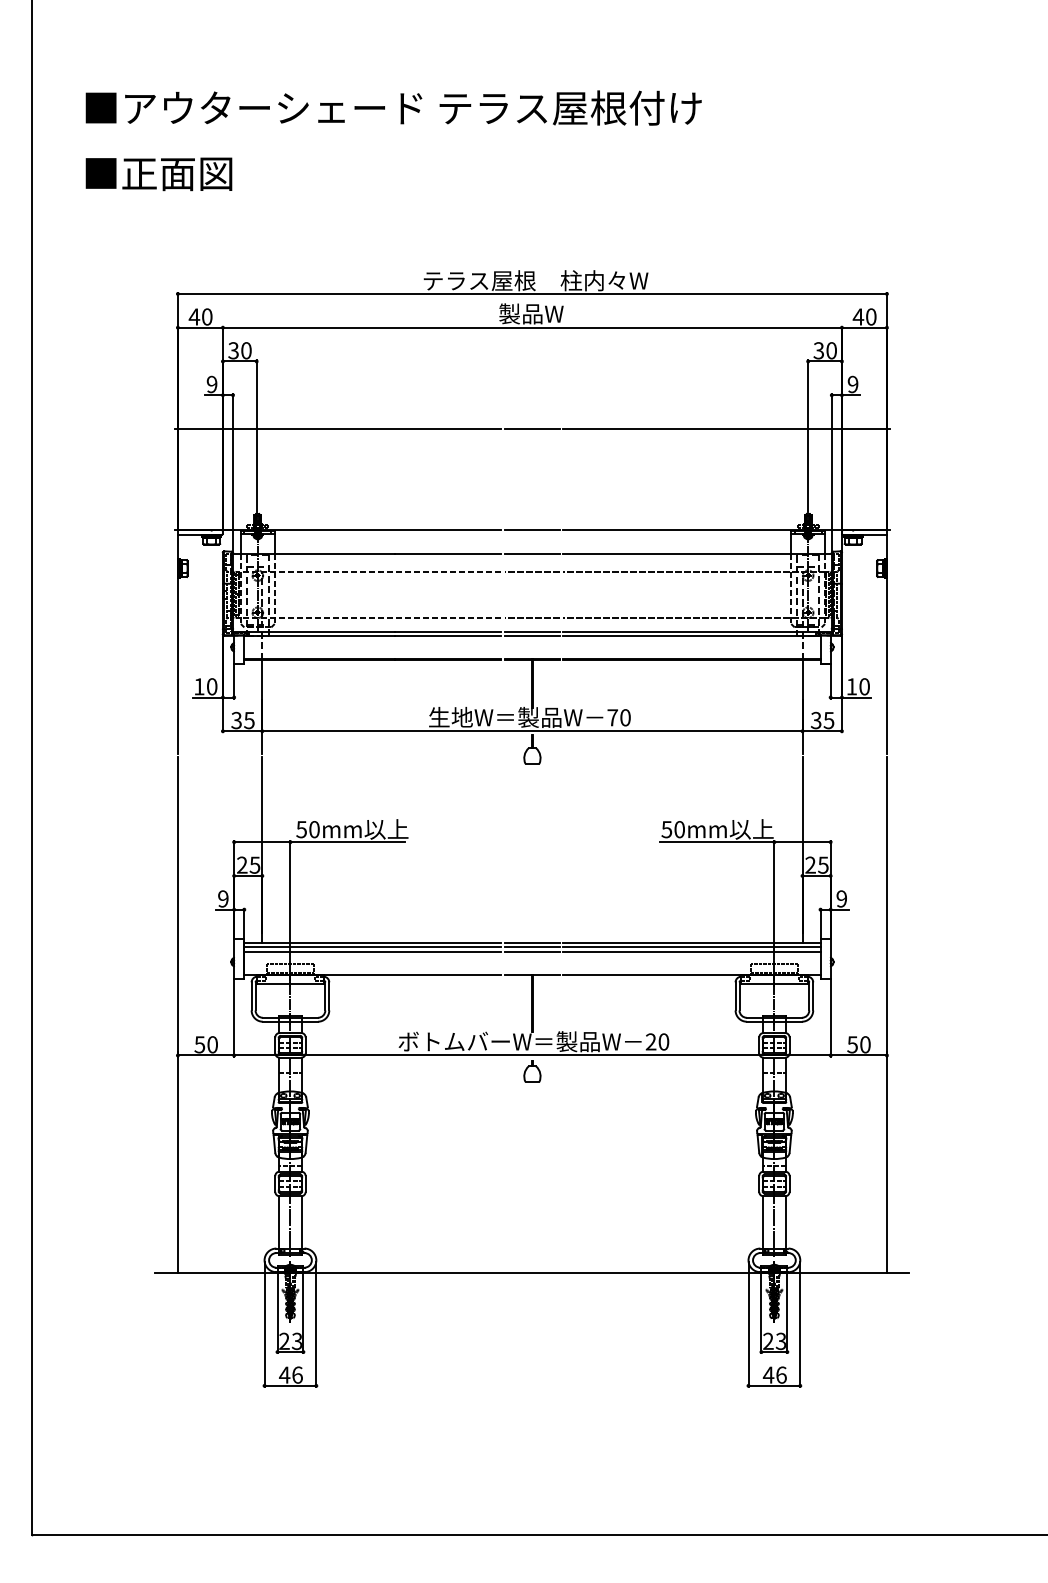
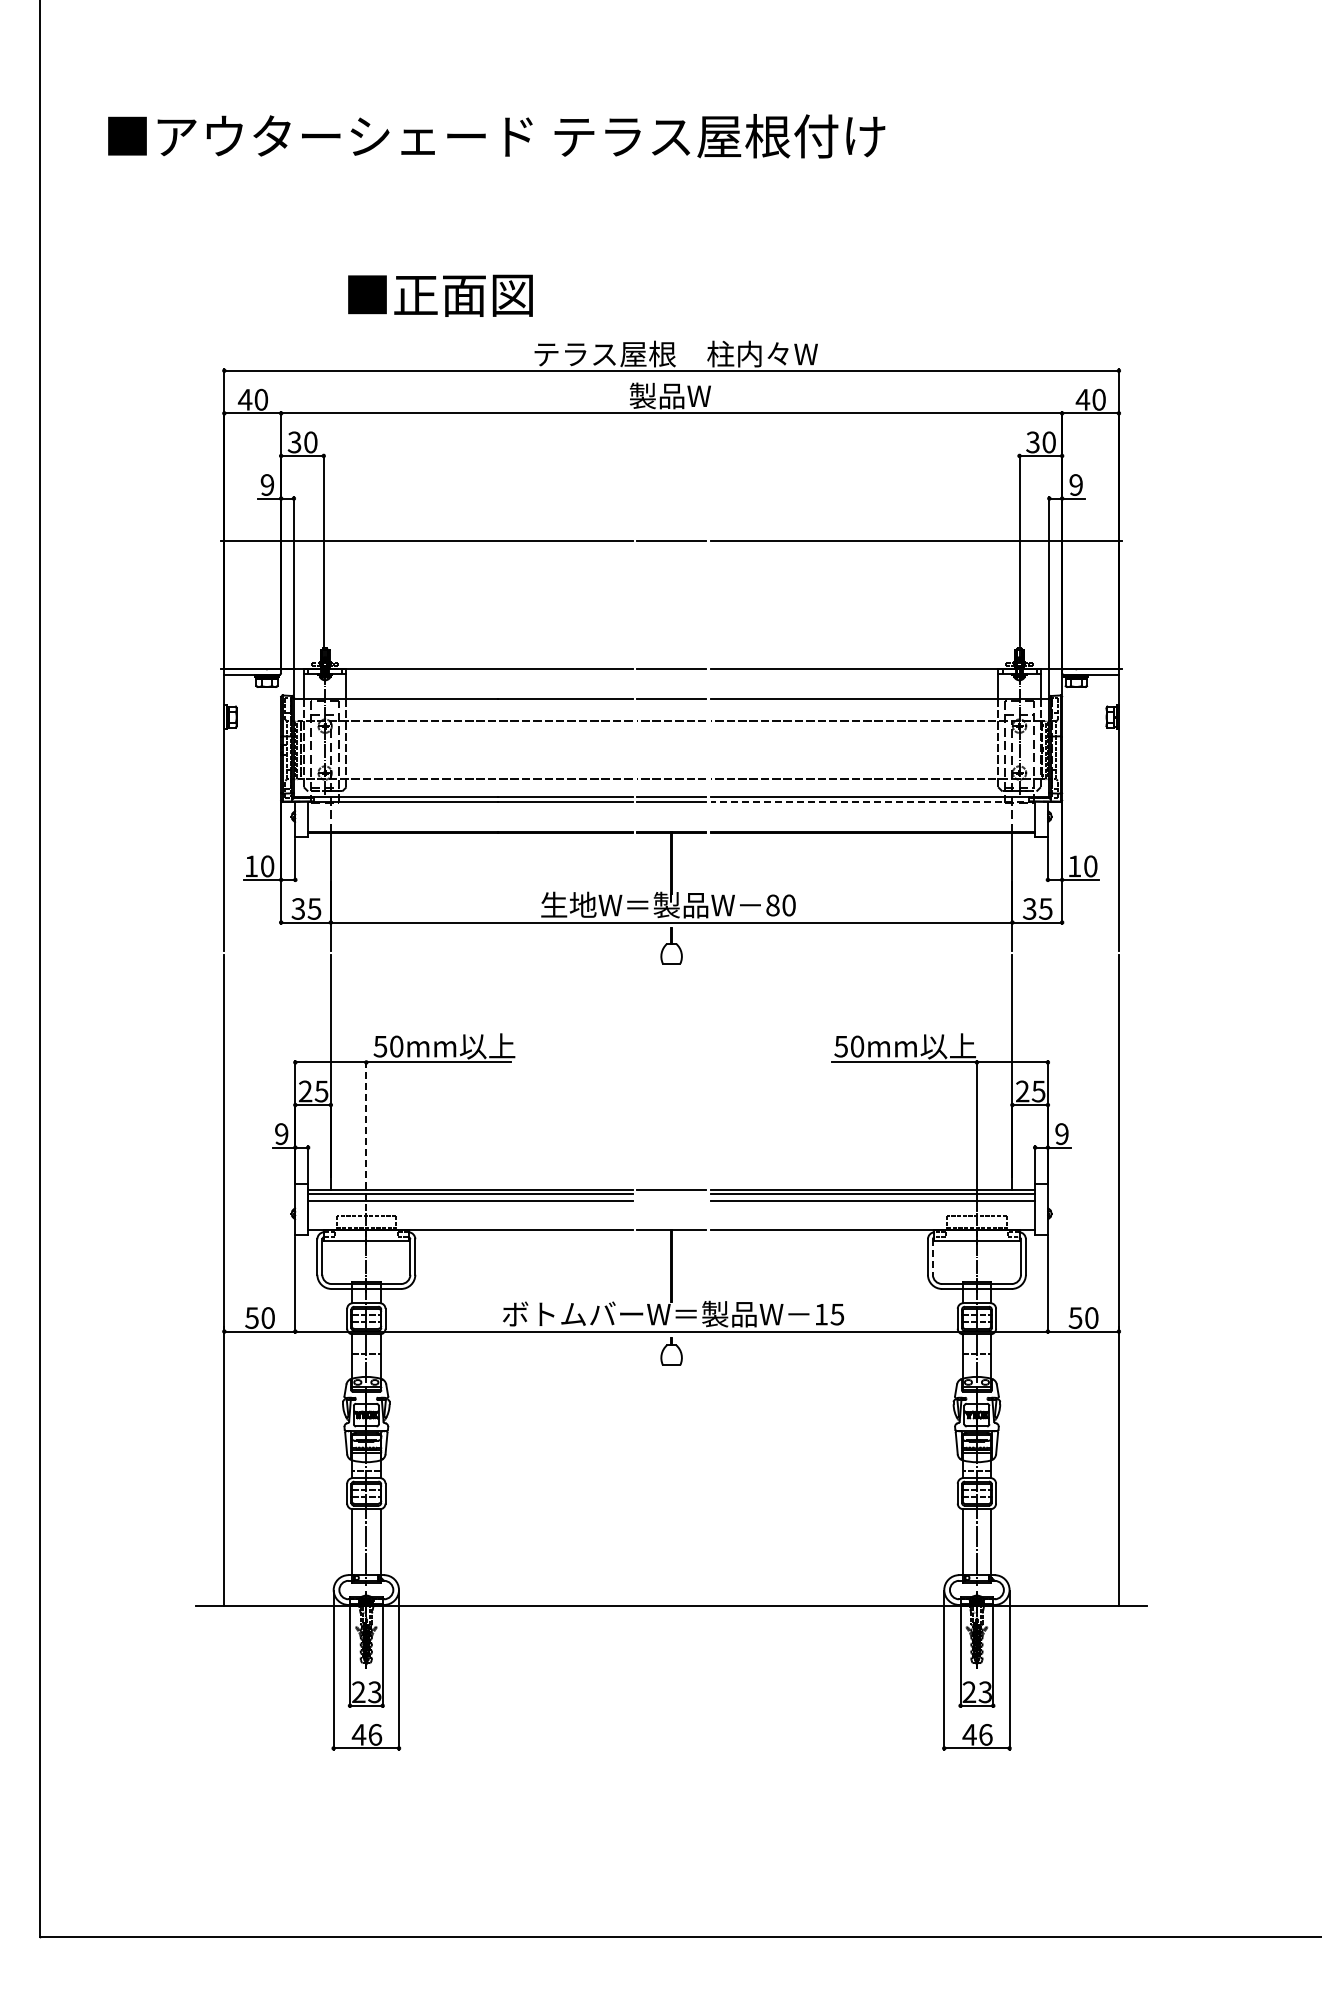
text: (159, 174) -> (440, 295), moved
line: (691, 636) -> (872, 802), solid -> dashed
text: (612, 717) -> (772, 905), 70 -> 80
line: (290, 900) -> (366, 1135), solid -> dashed
line: (532, 946) -> (671, 1194), removed
line: (532, 952) -> (671, 1201), removed
line: (739, 996) -> (932, 1257), solid -> dashed
text: (657, 1041) -> (829, 1314), 20 -> 15

